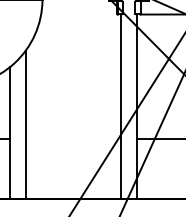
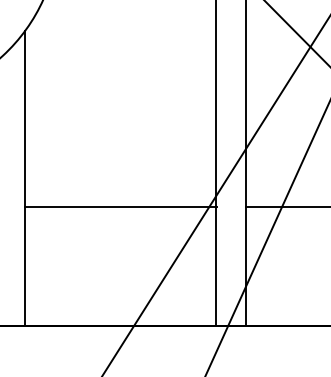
line: (73, 139) -> (120, 207), added

